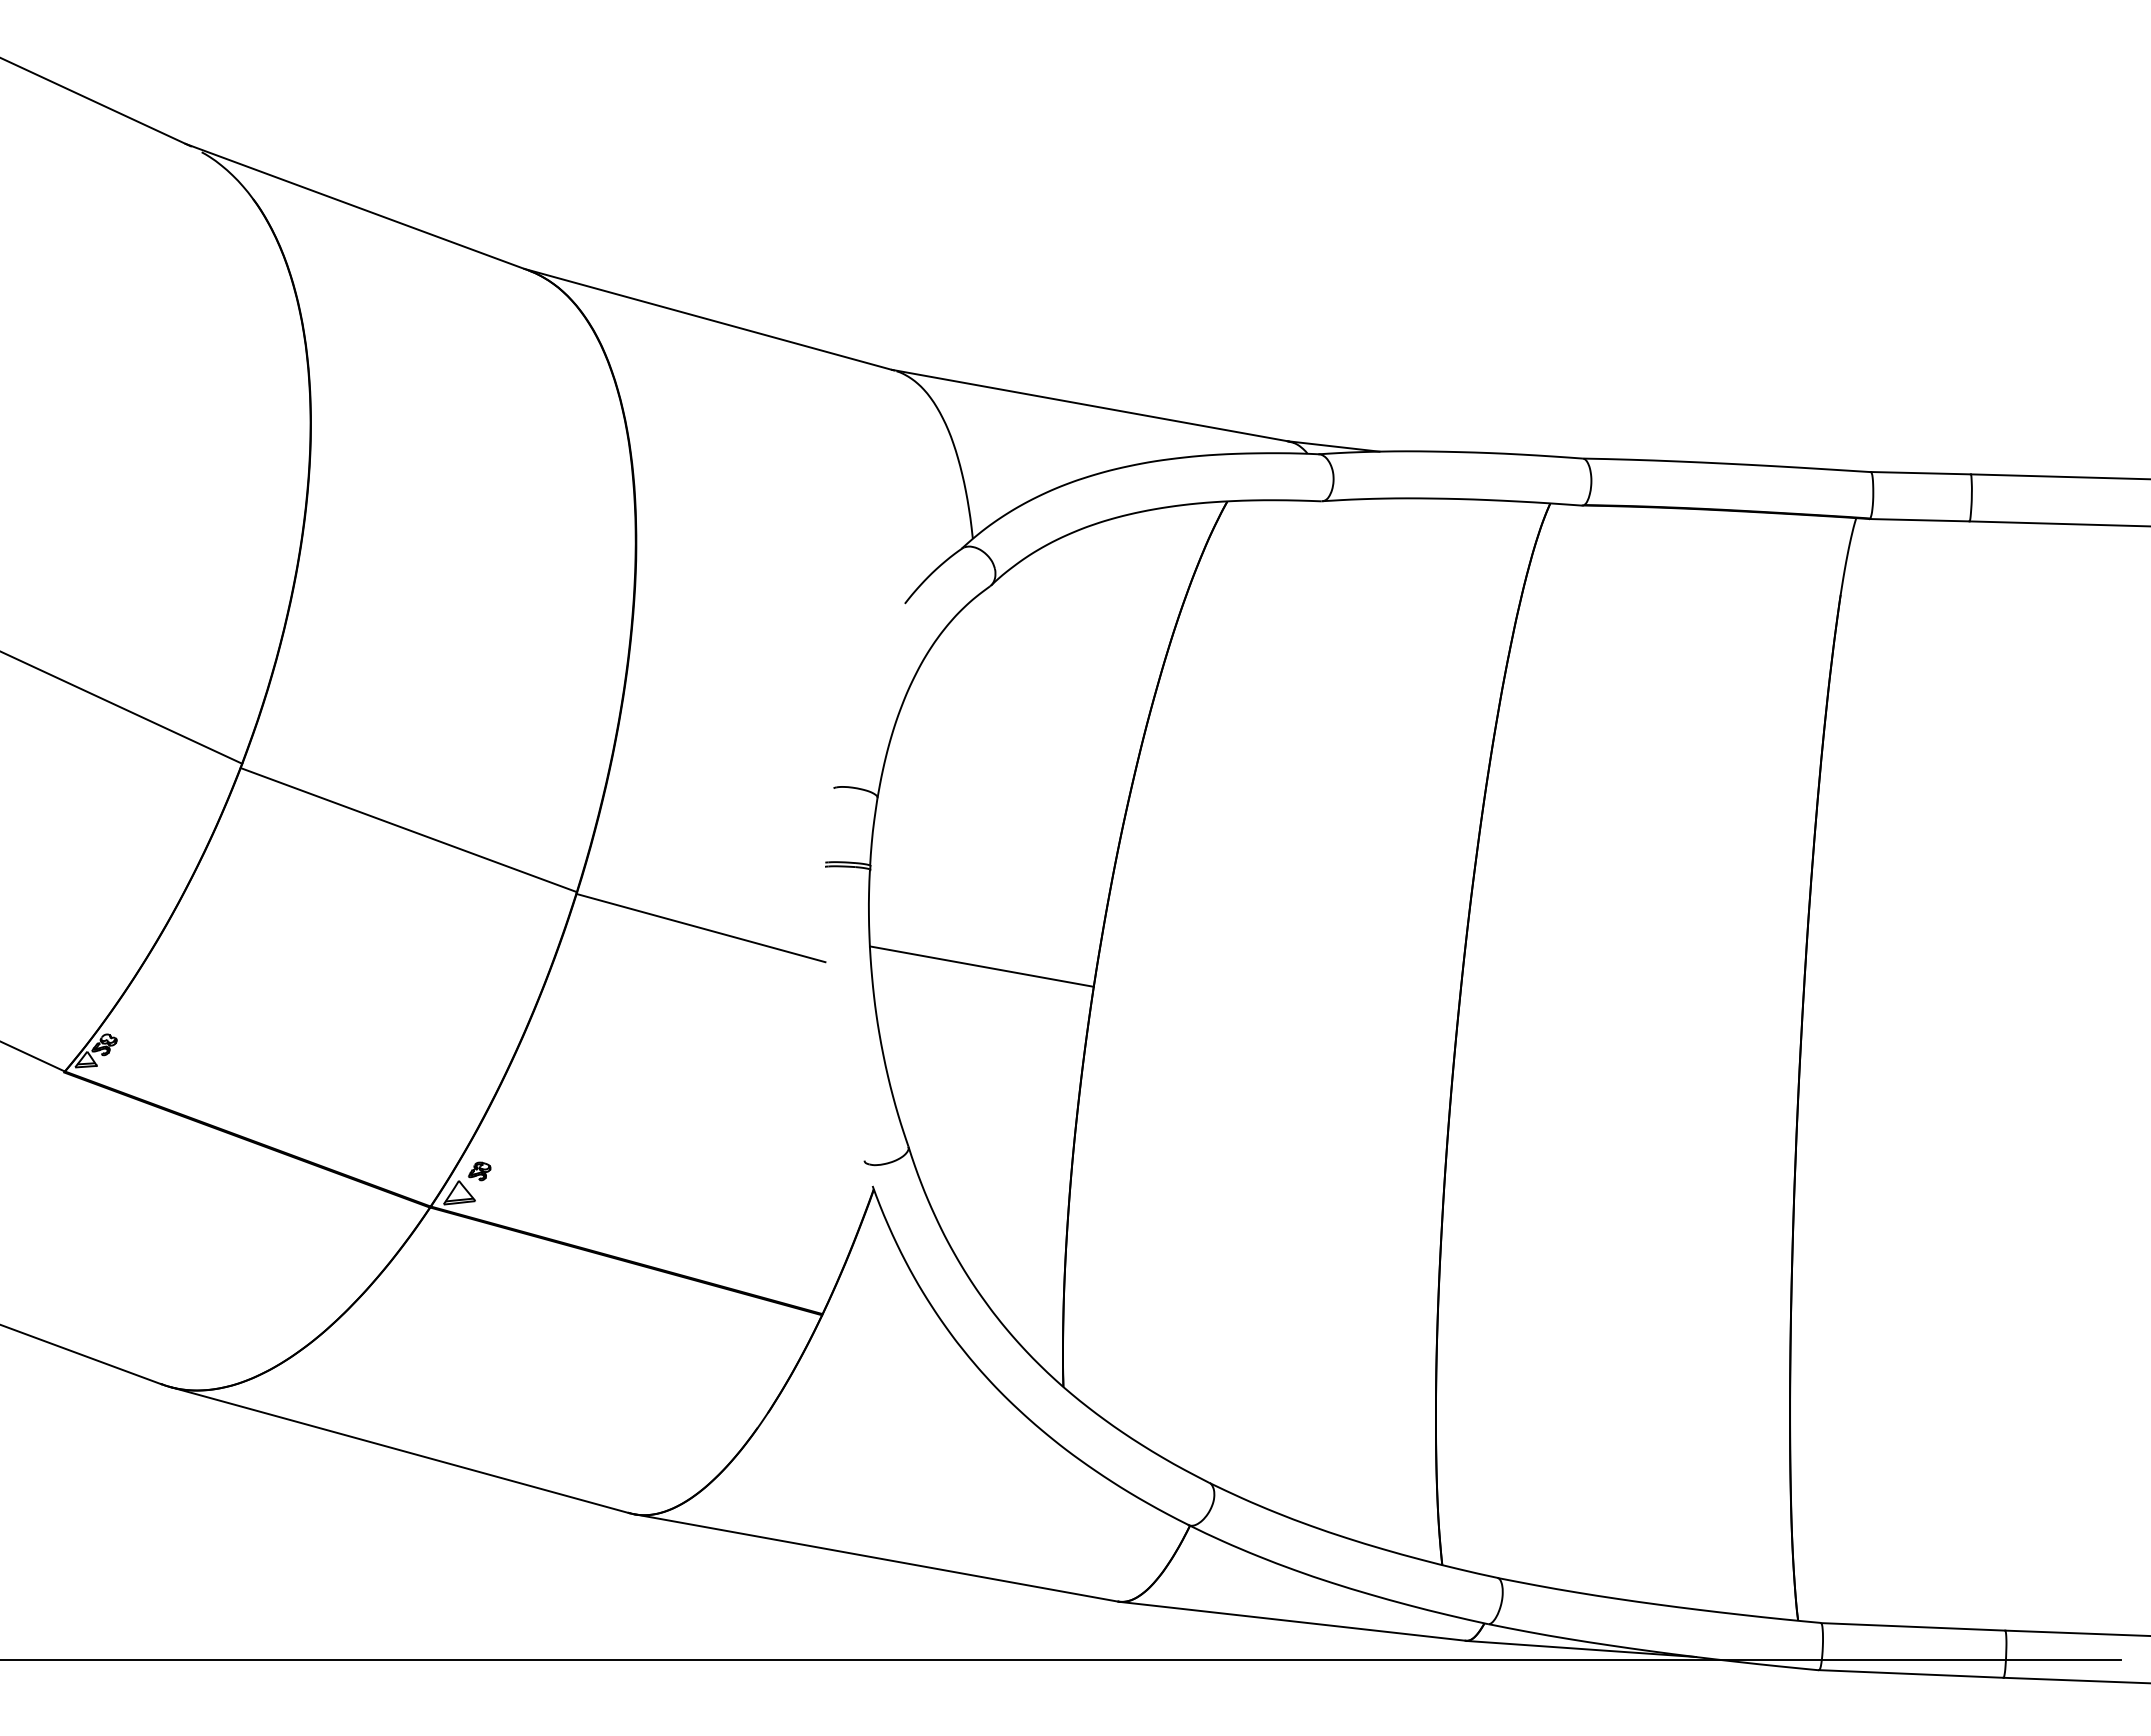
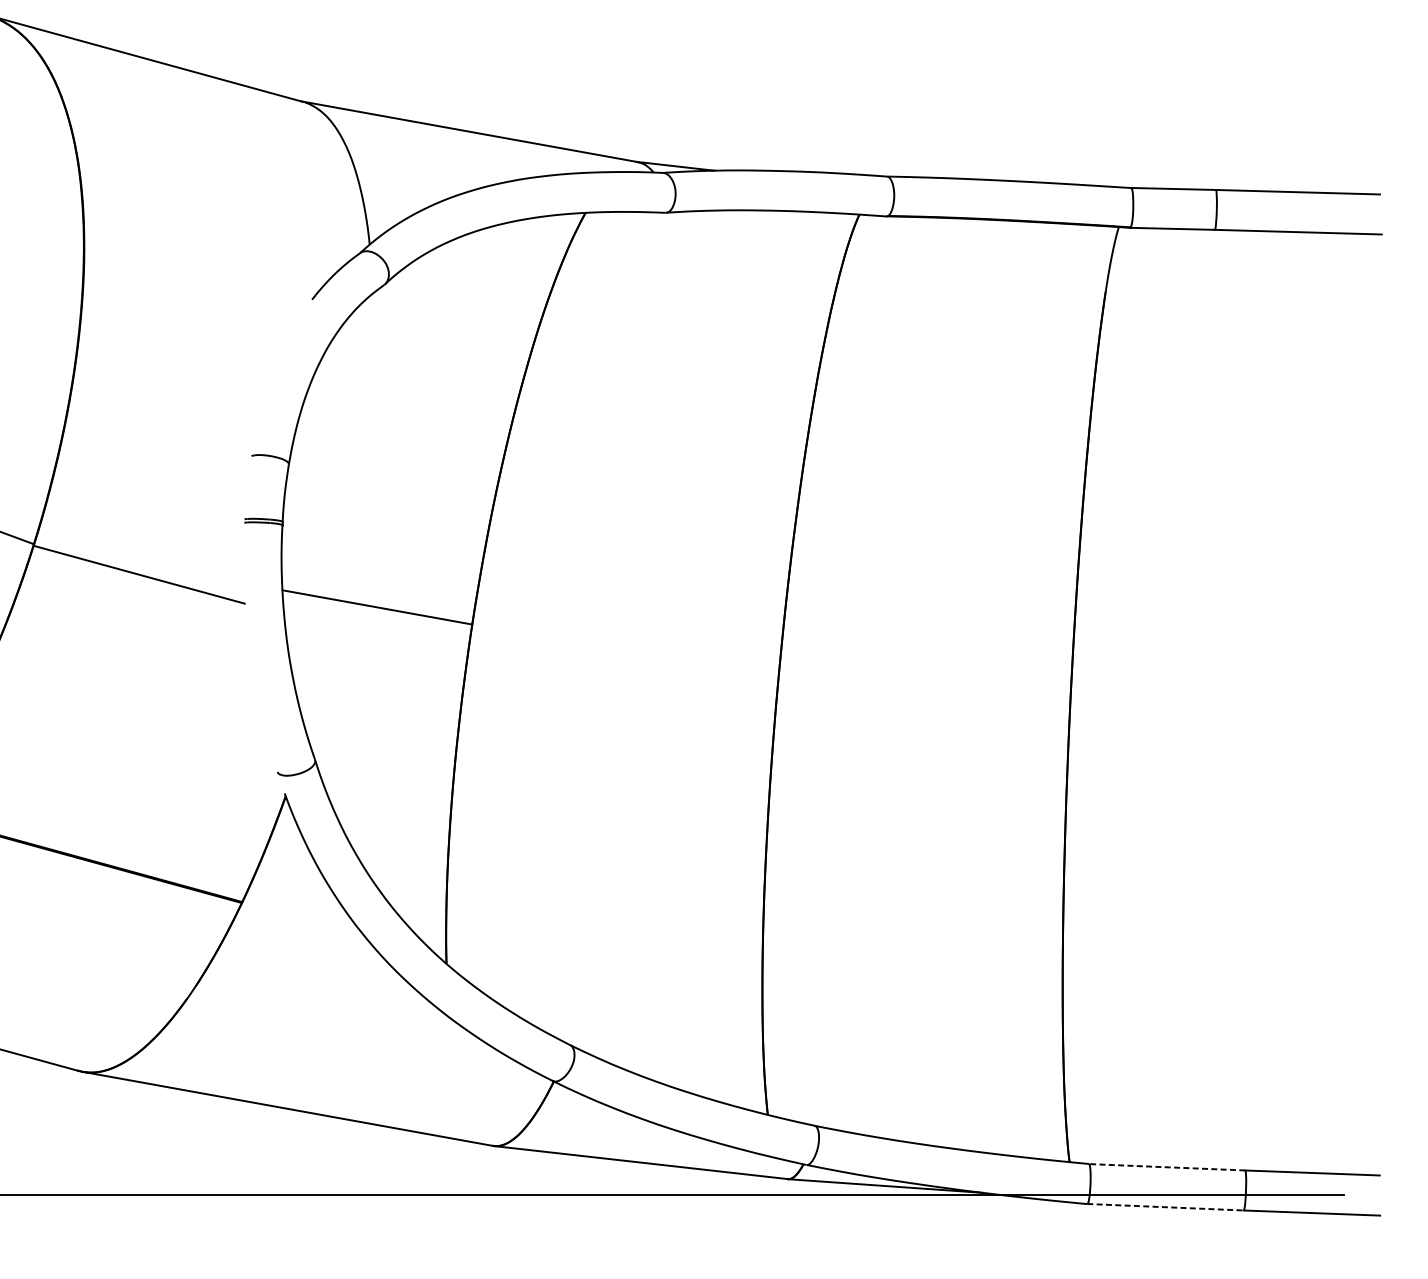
line: (1912, 1626) -> (1166, 1166), solid -> dashed
line: (1911, 1673) -> (1165, 1206), solid -> dashed

